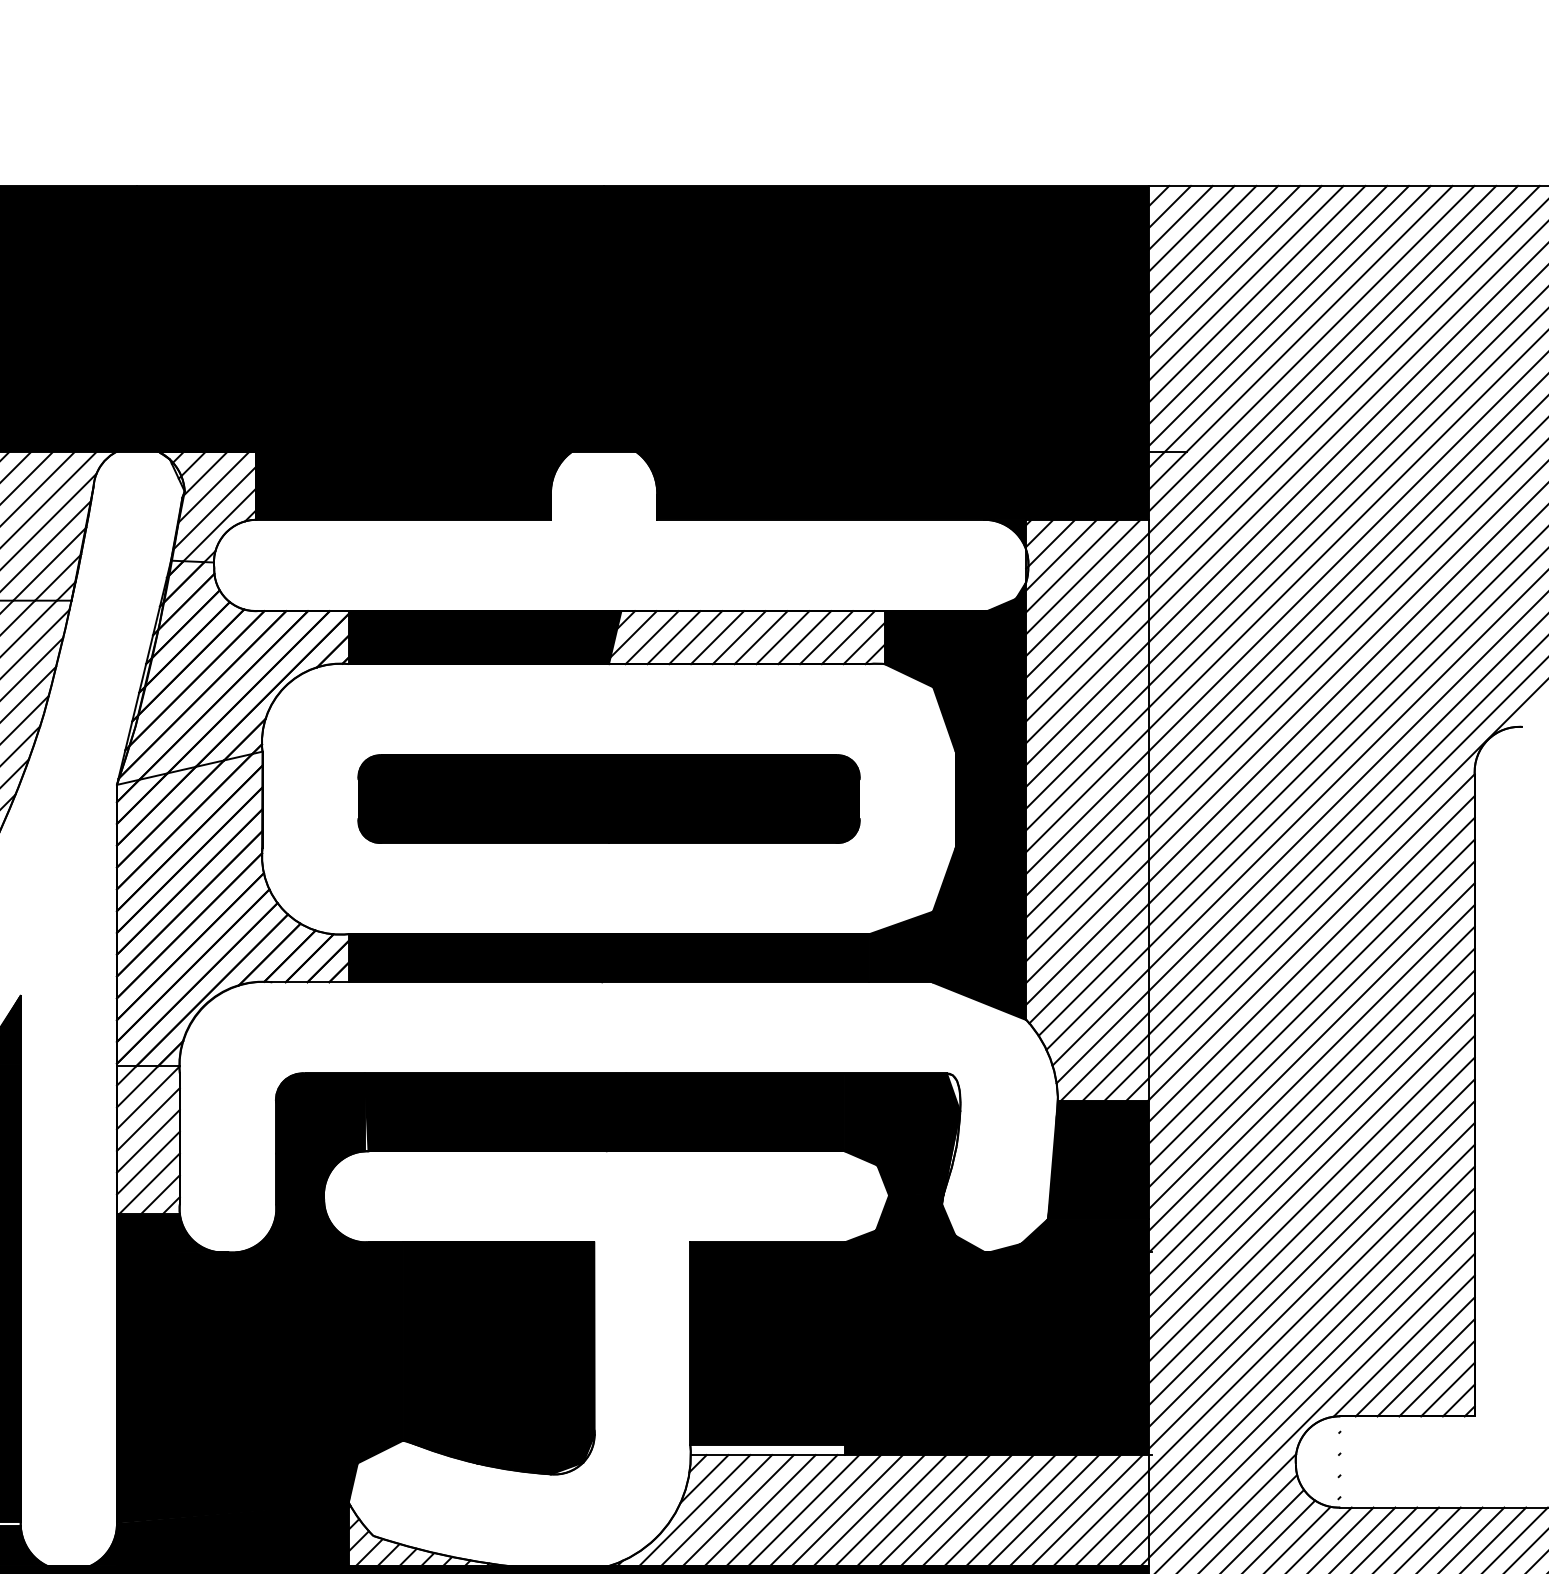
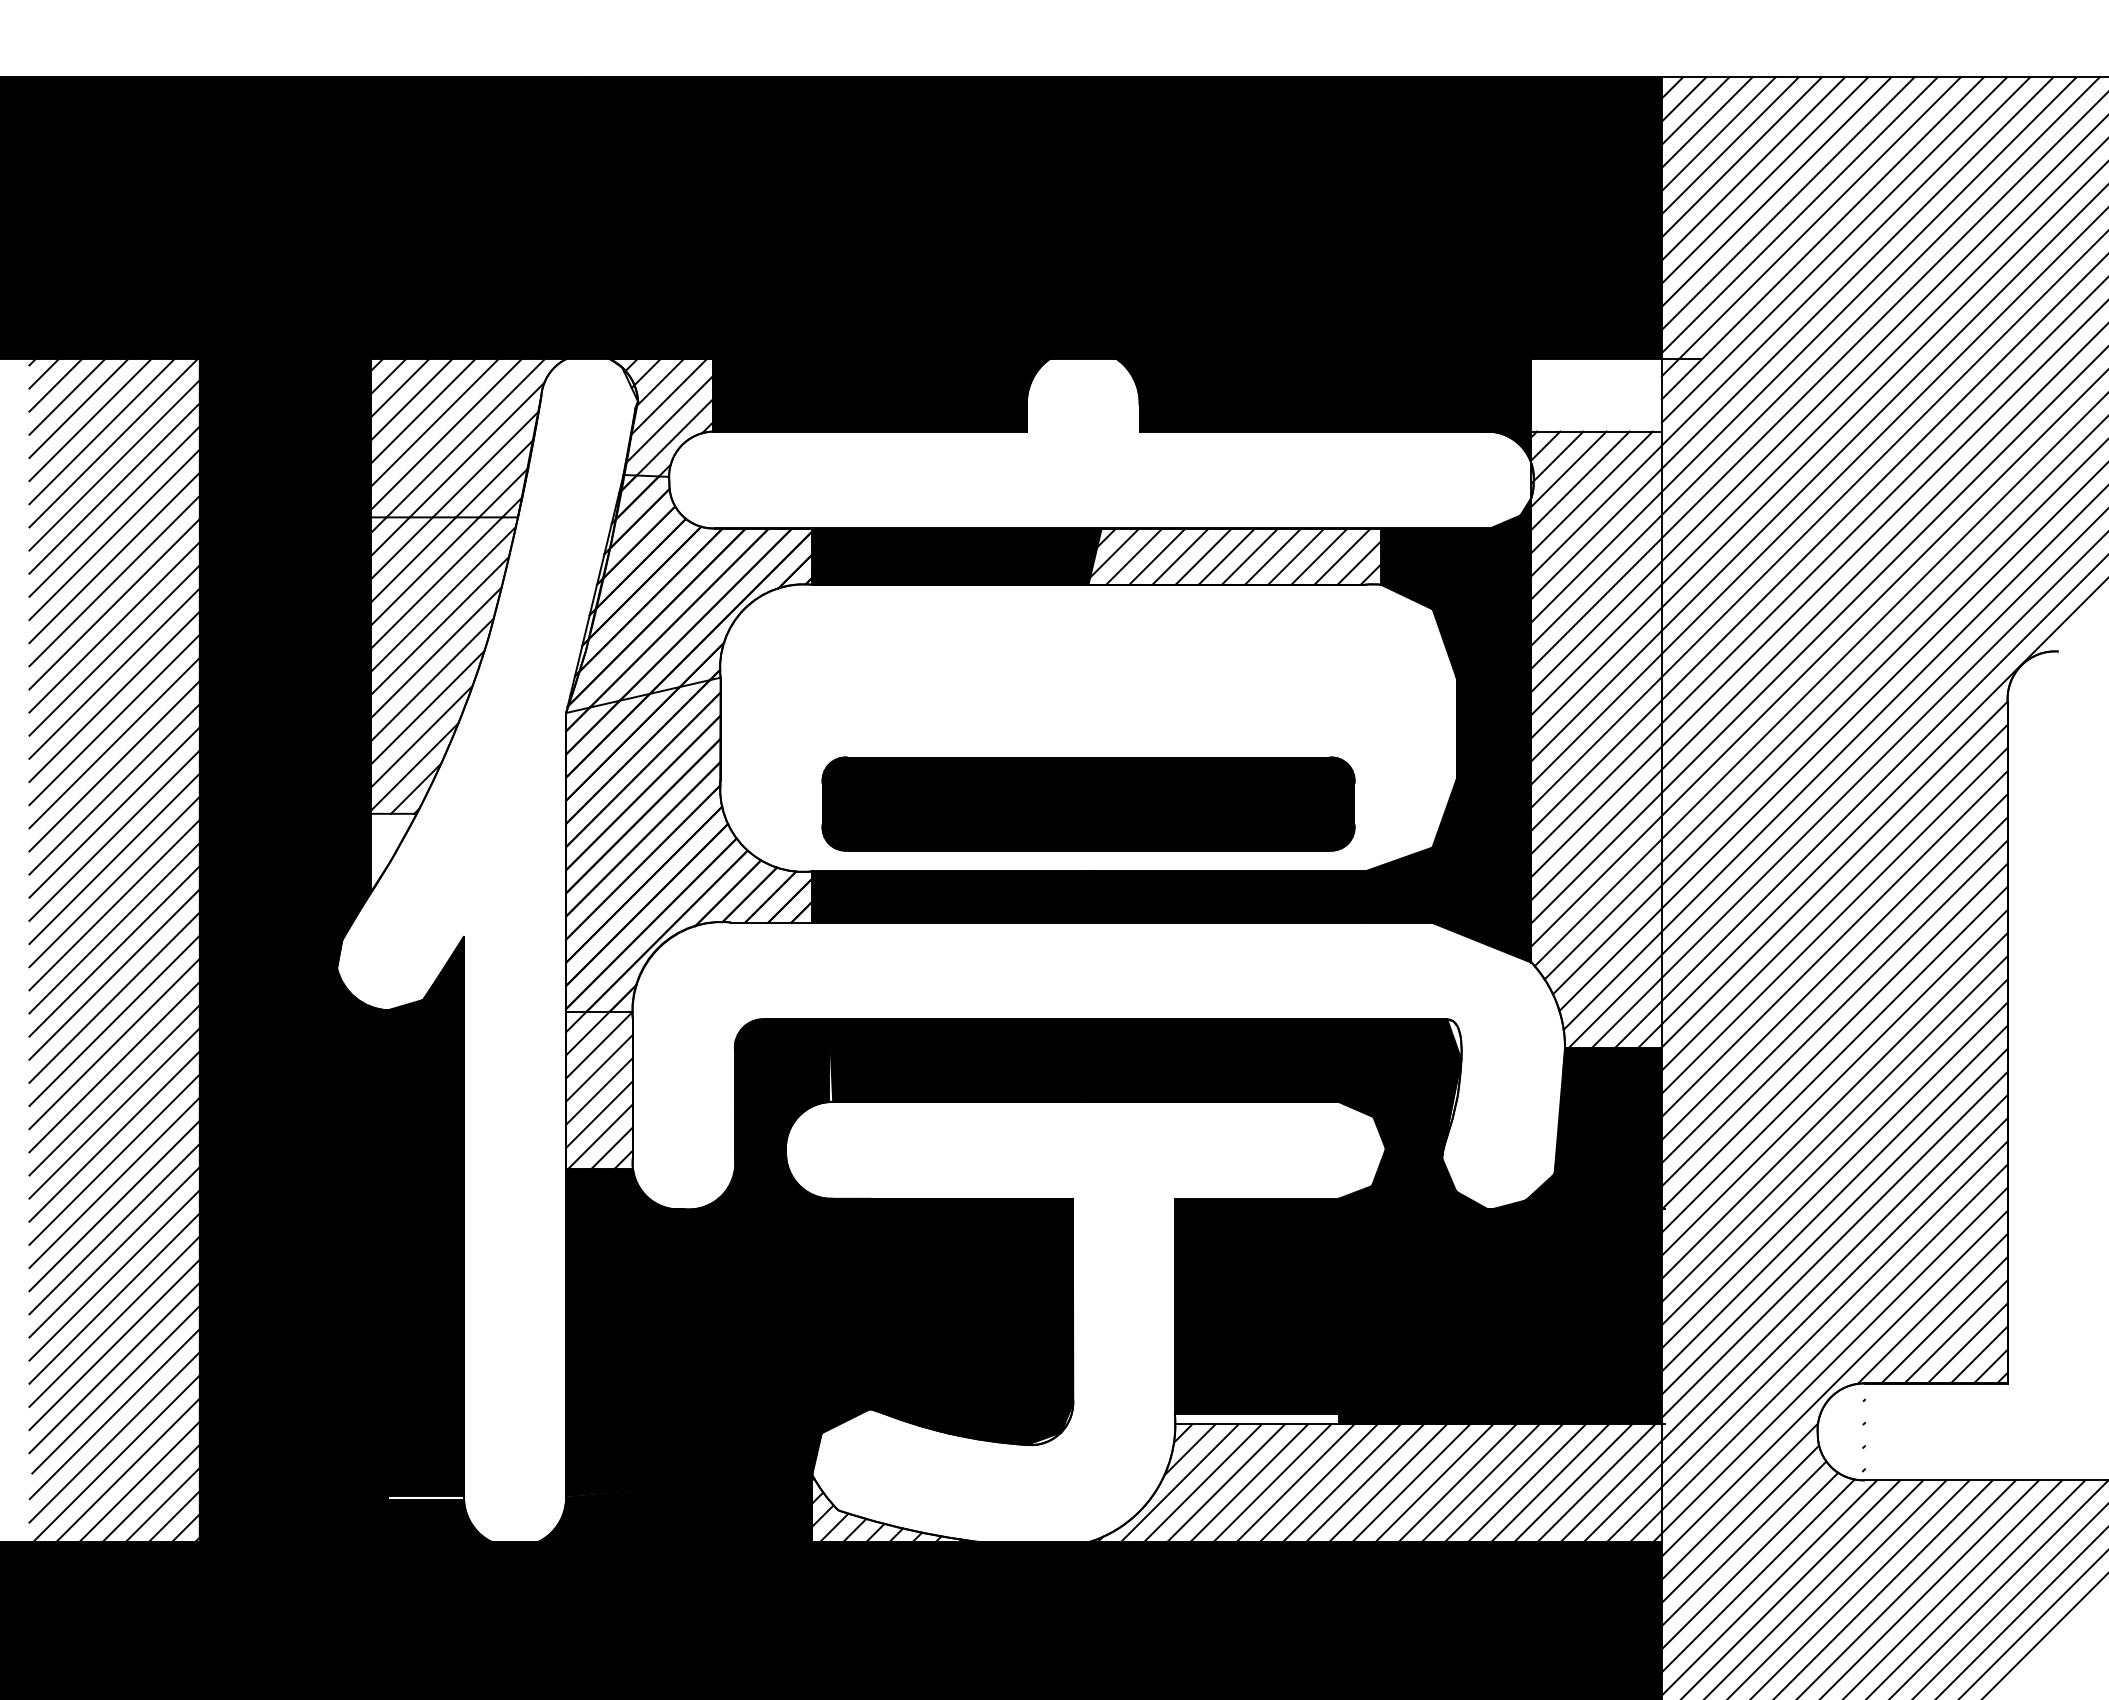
fill: (1087, 485) -> (1596, 395), removed
part: (608, 798) -> (1088, 803), moved

